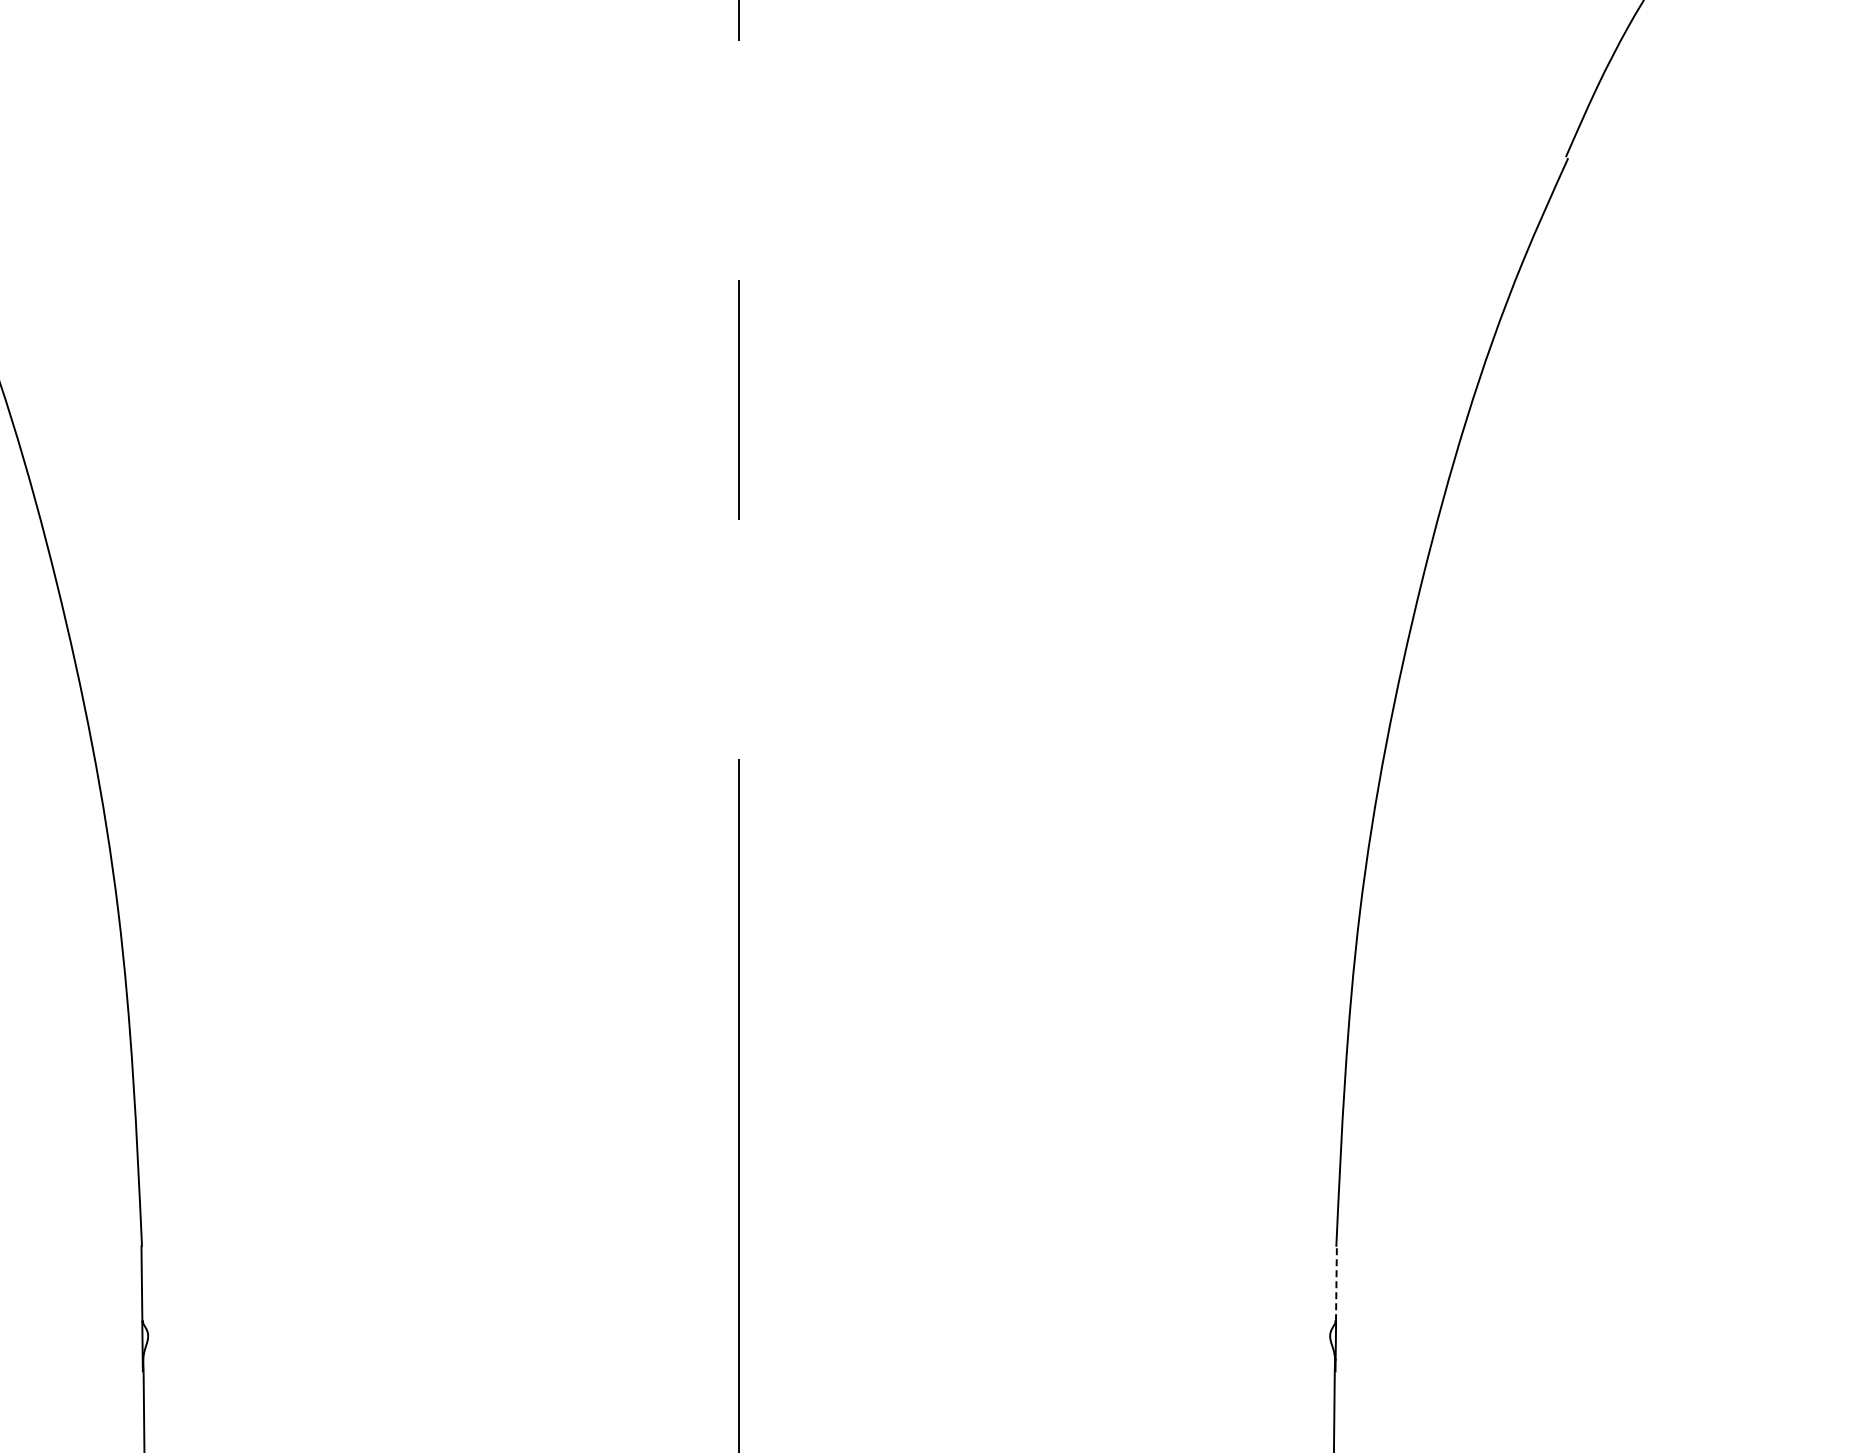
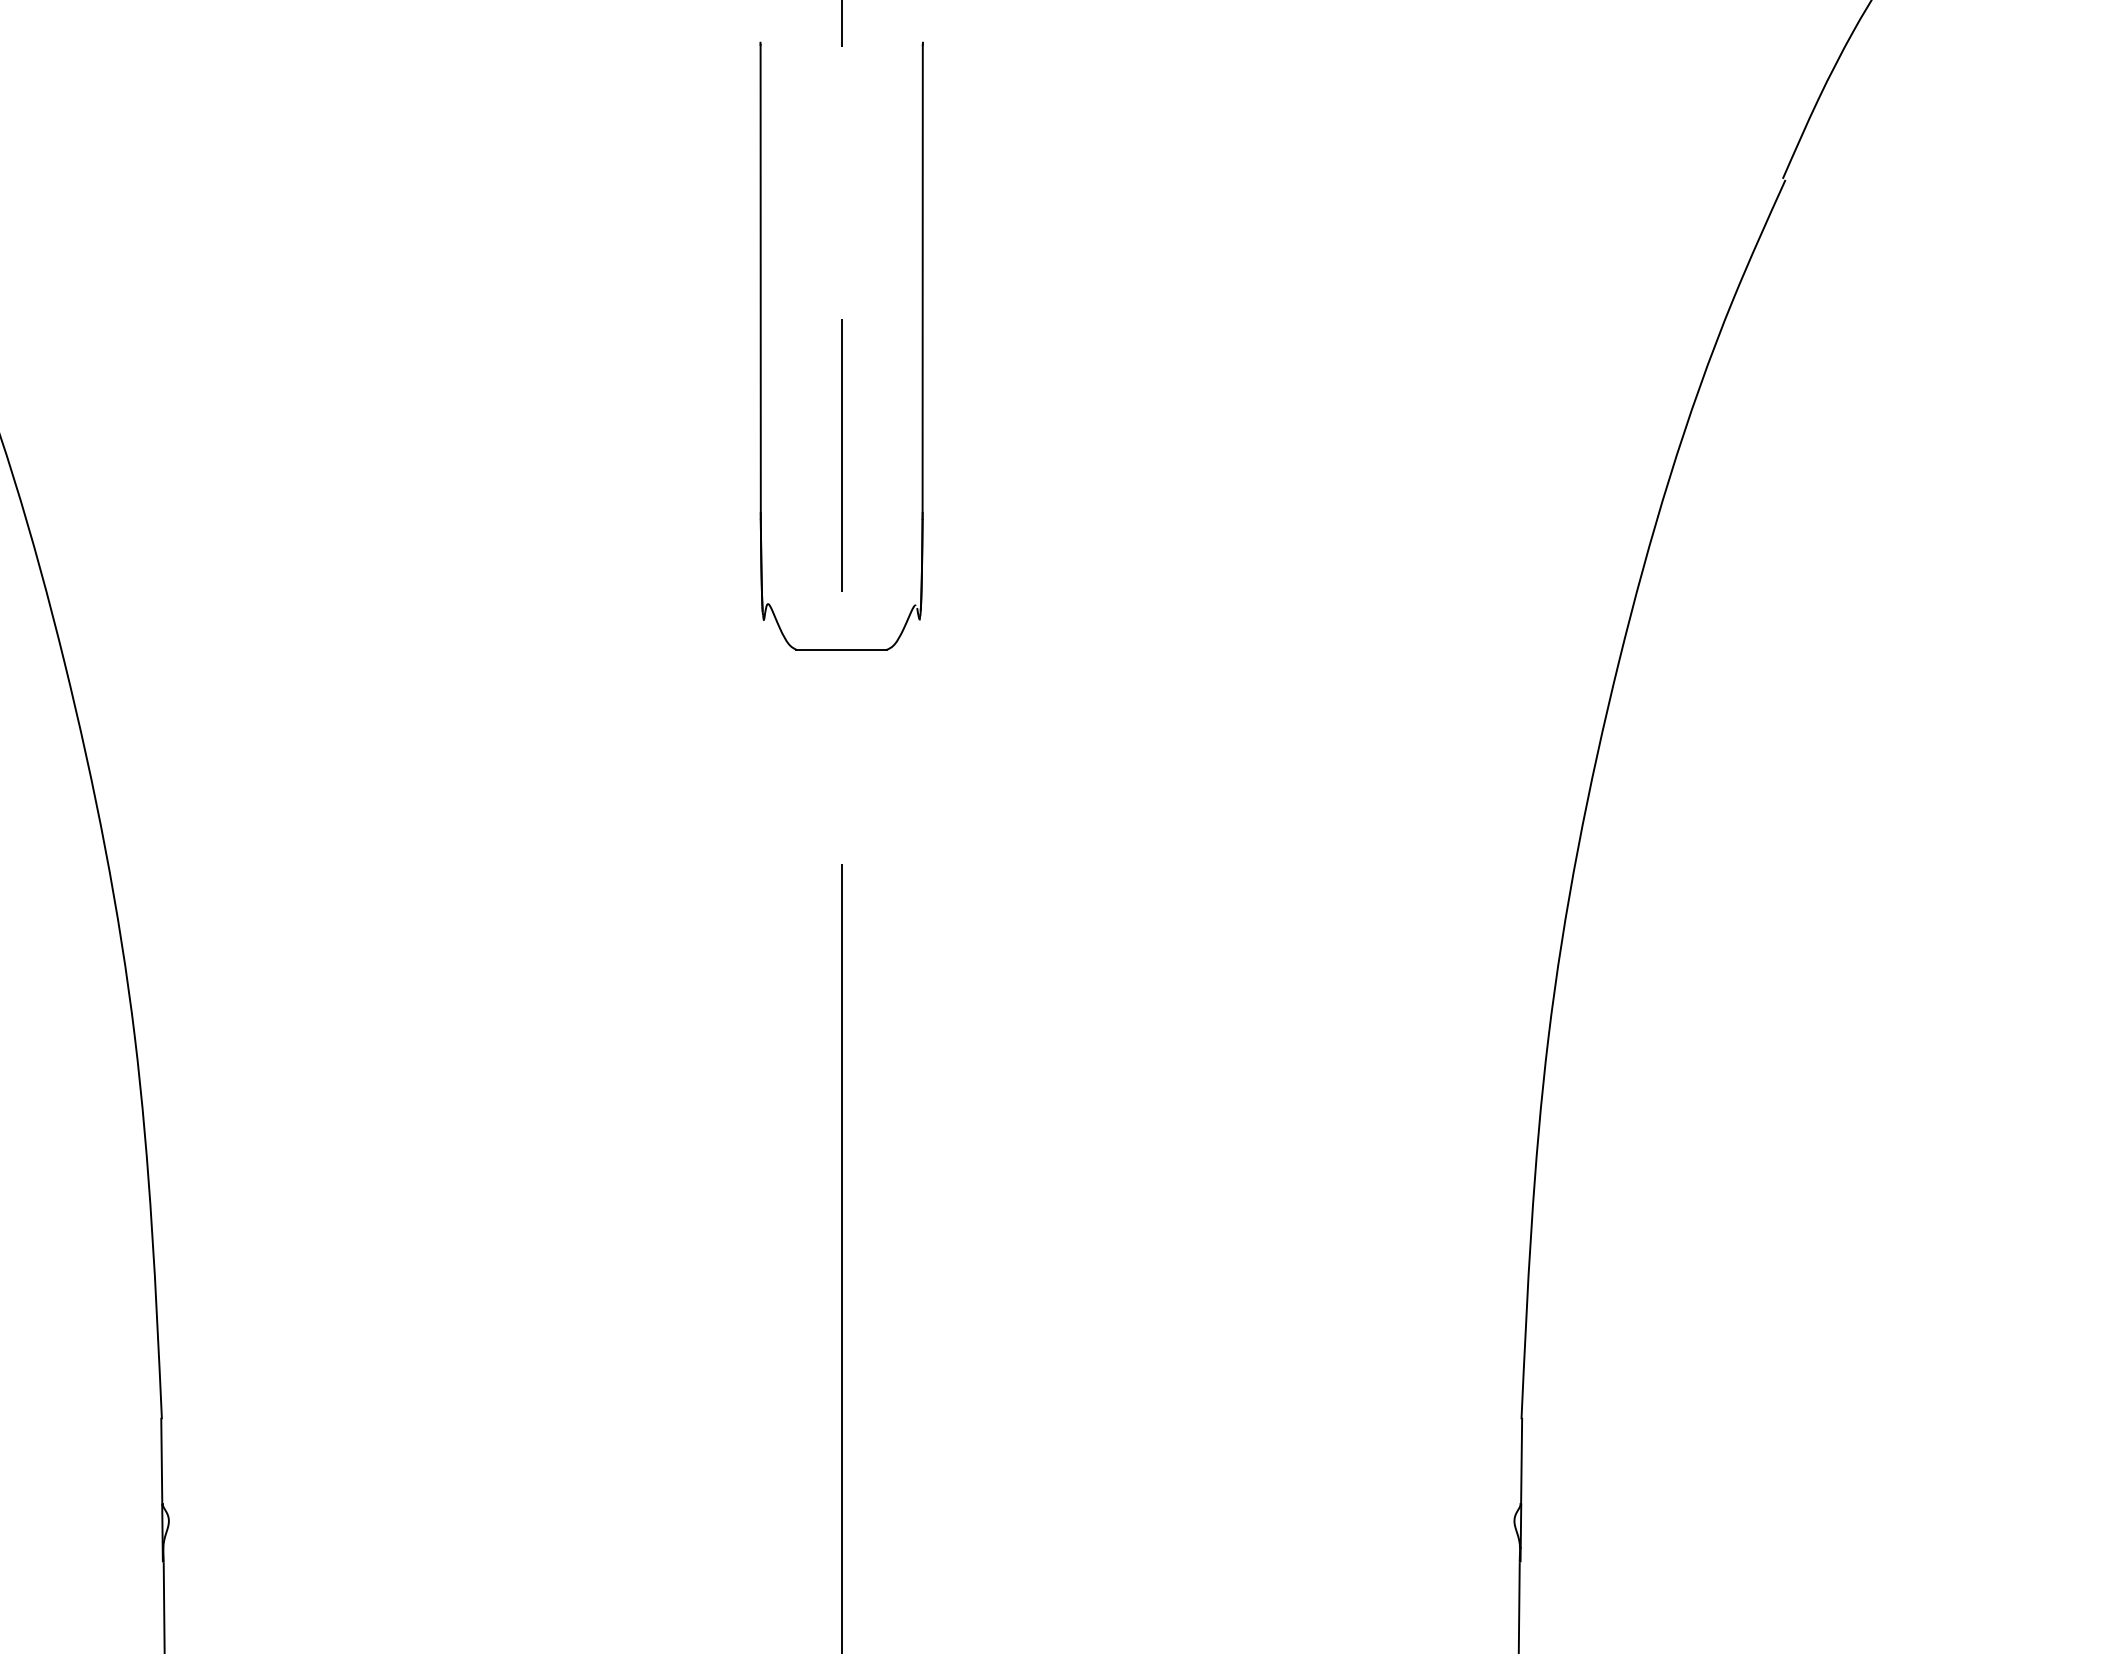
part: (668, 303) -> (761, 345), added
line: (1336, 1283) -> (1521, 1461), dashed -> solid

